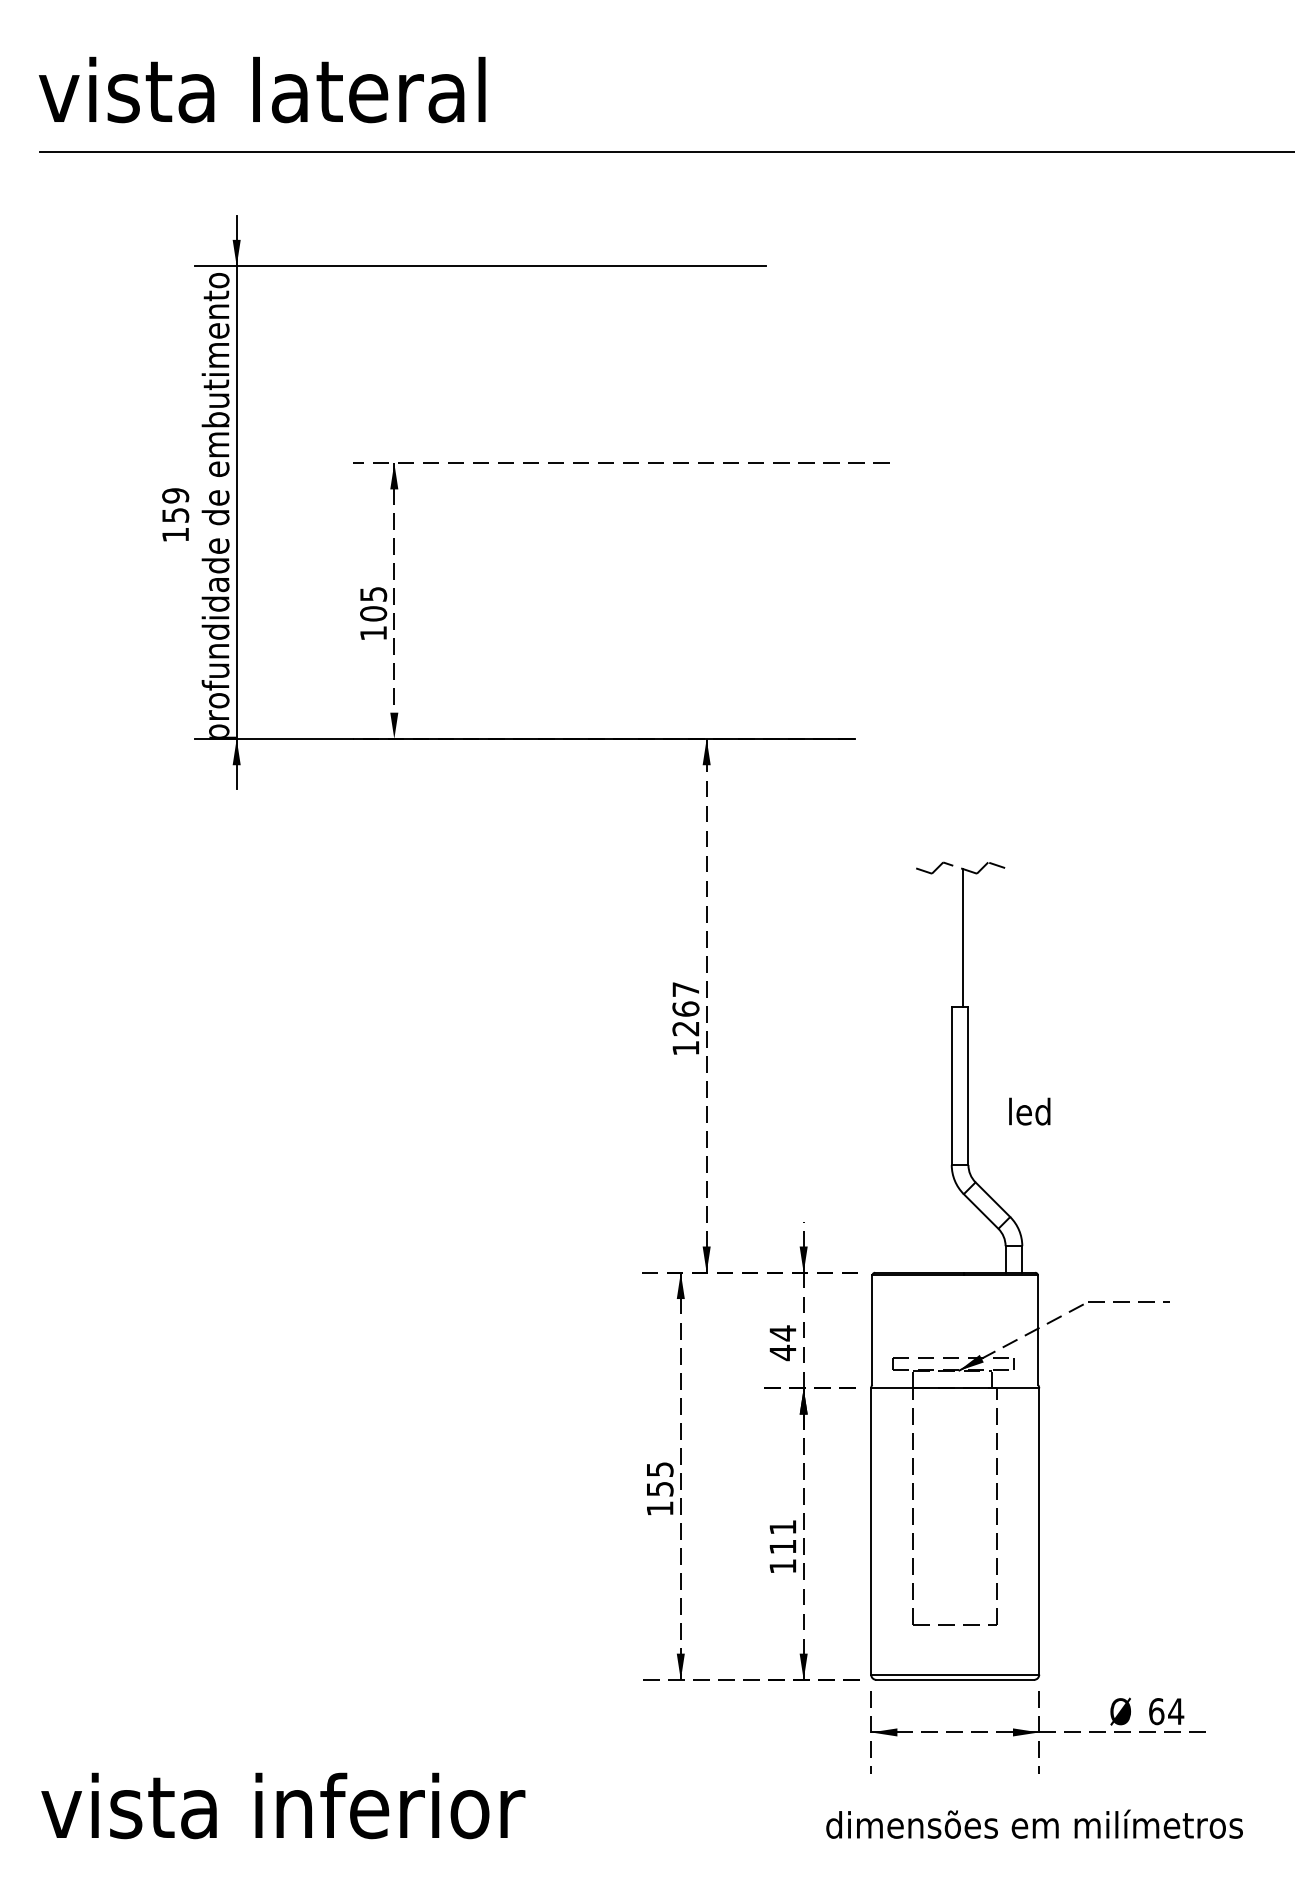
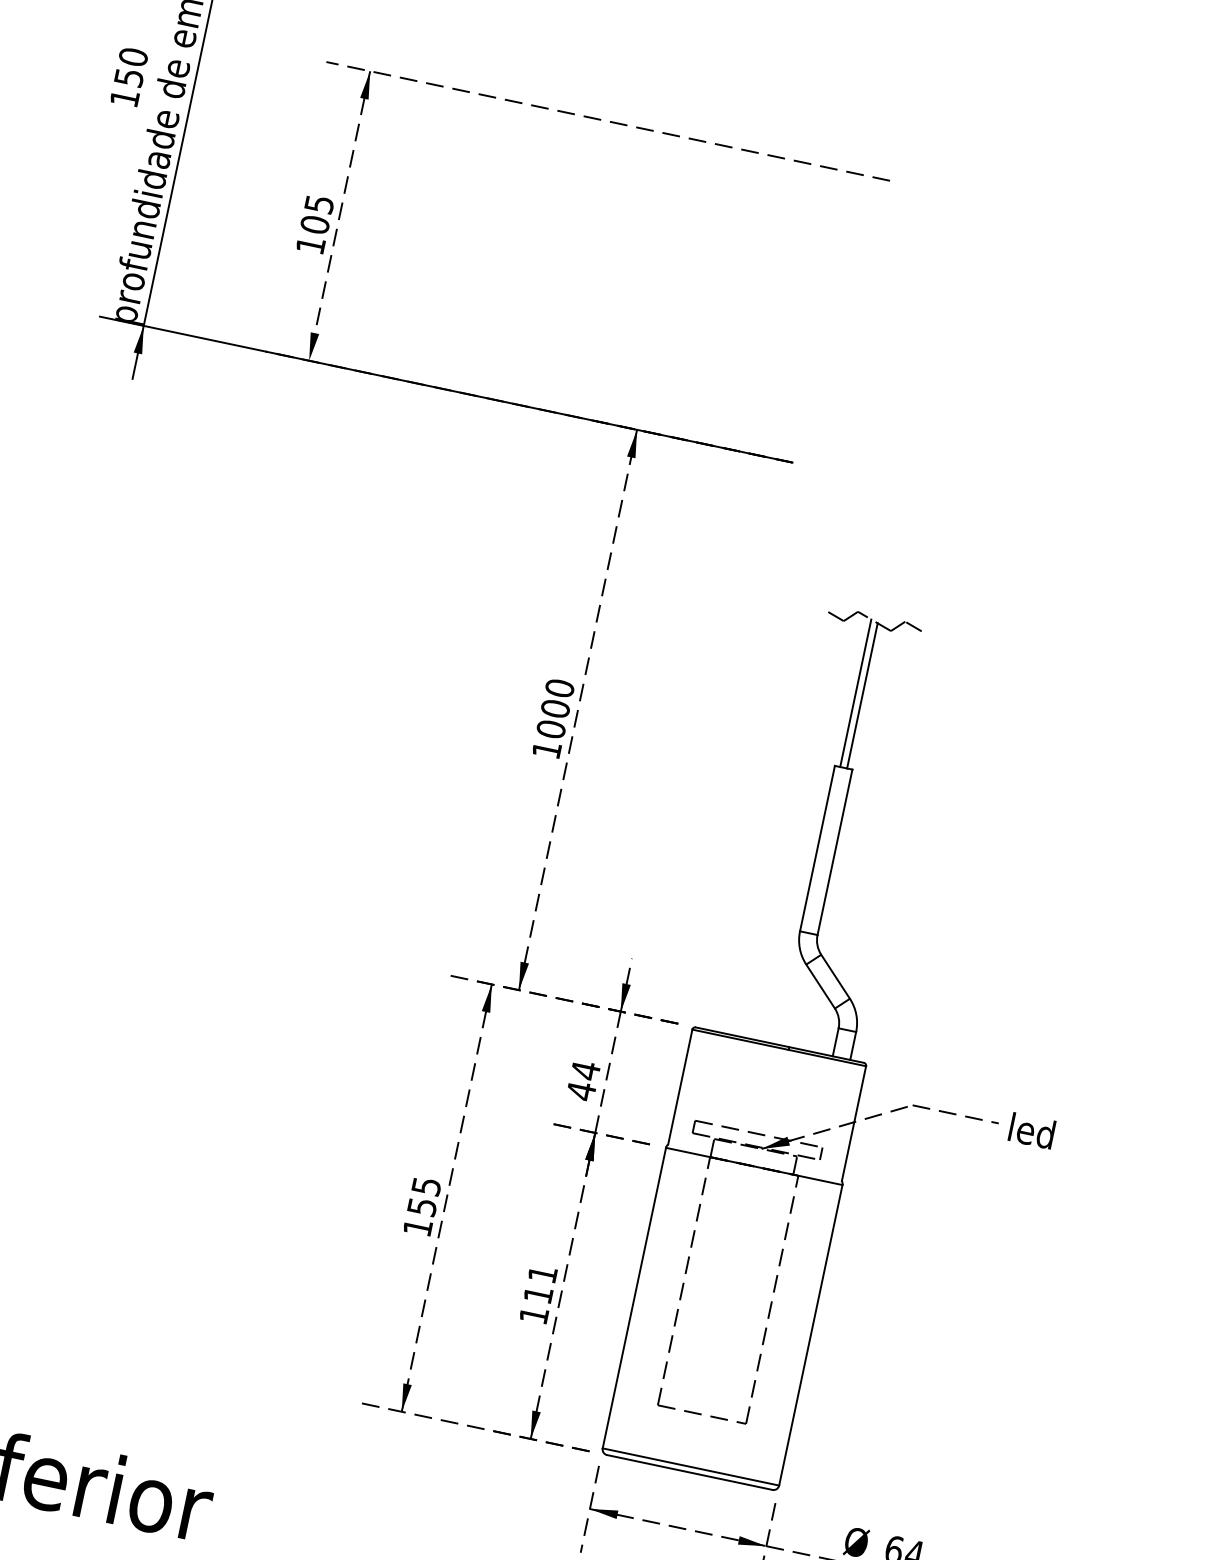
text: (175, 495) -> (133, 56), 159 -> 150
line: (956, 936) -> (855, 692), added
text: (685, 1009) -> (554, 709), 1267 -> 1000
text: (1029, 1111) -> (1031, 1130), moved

